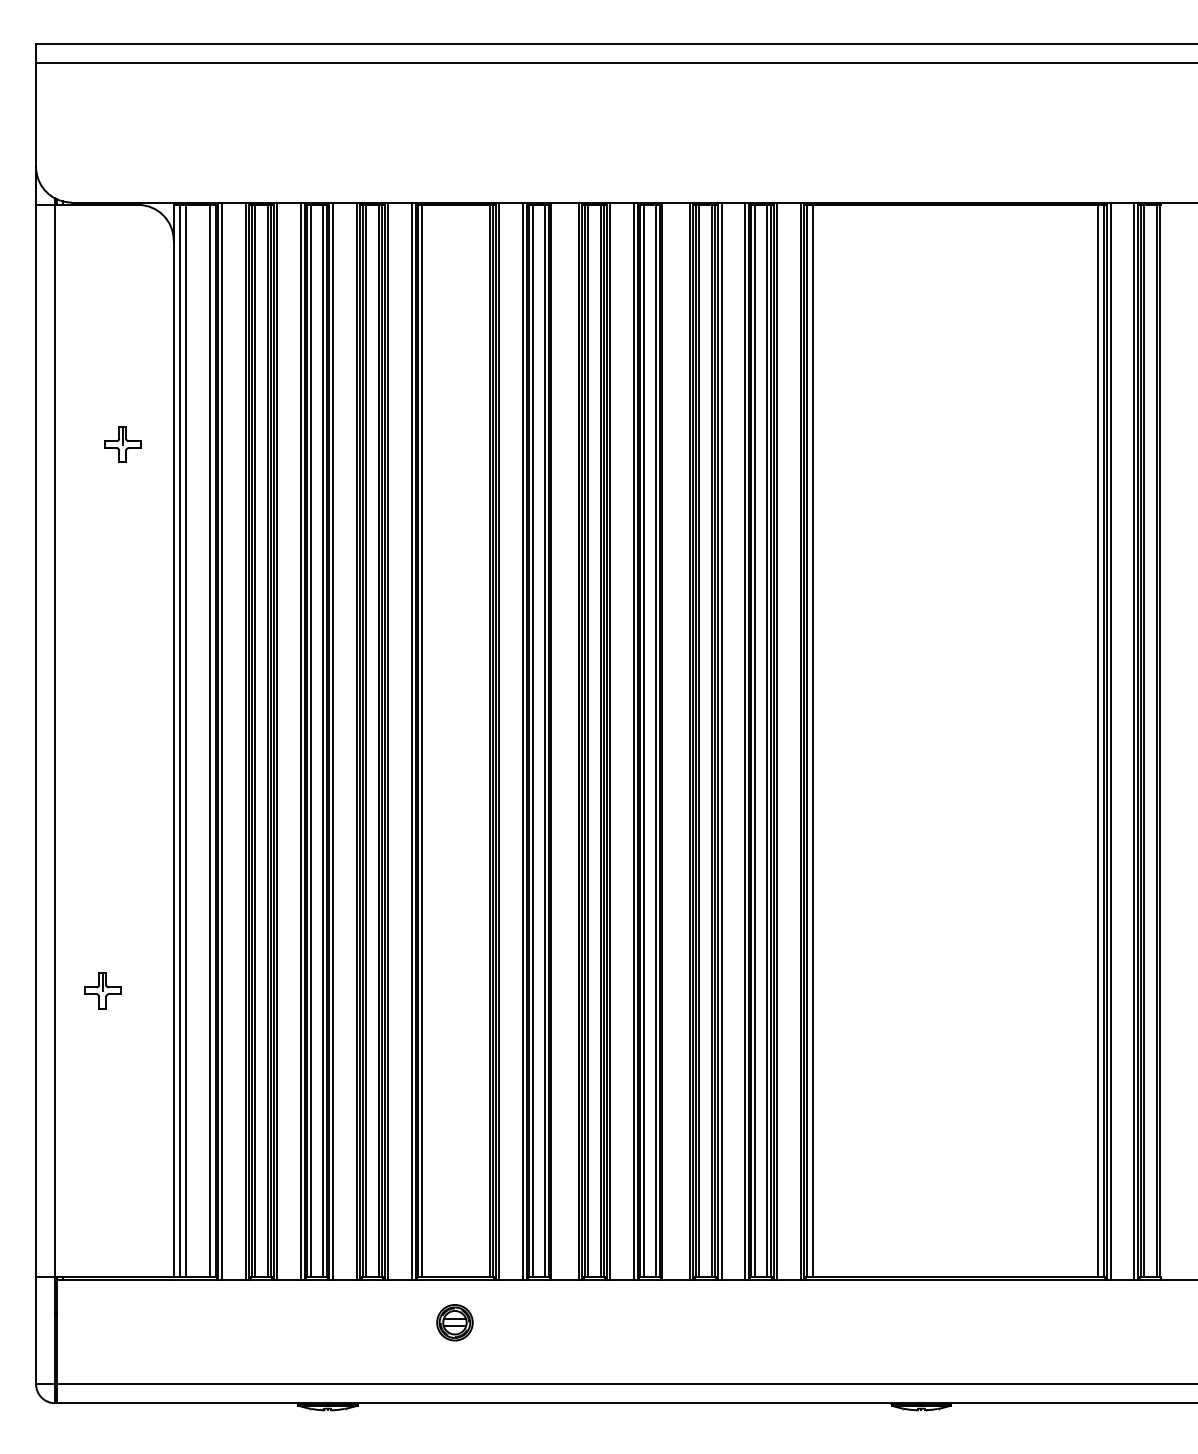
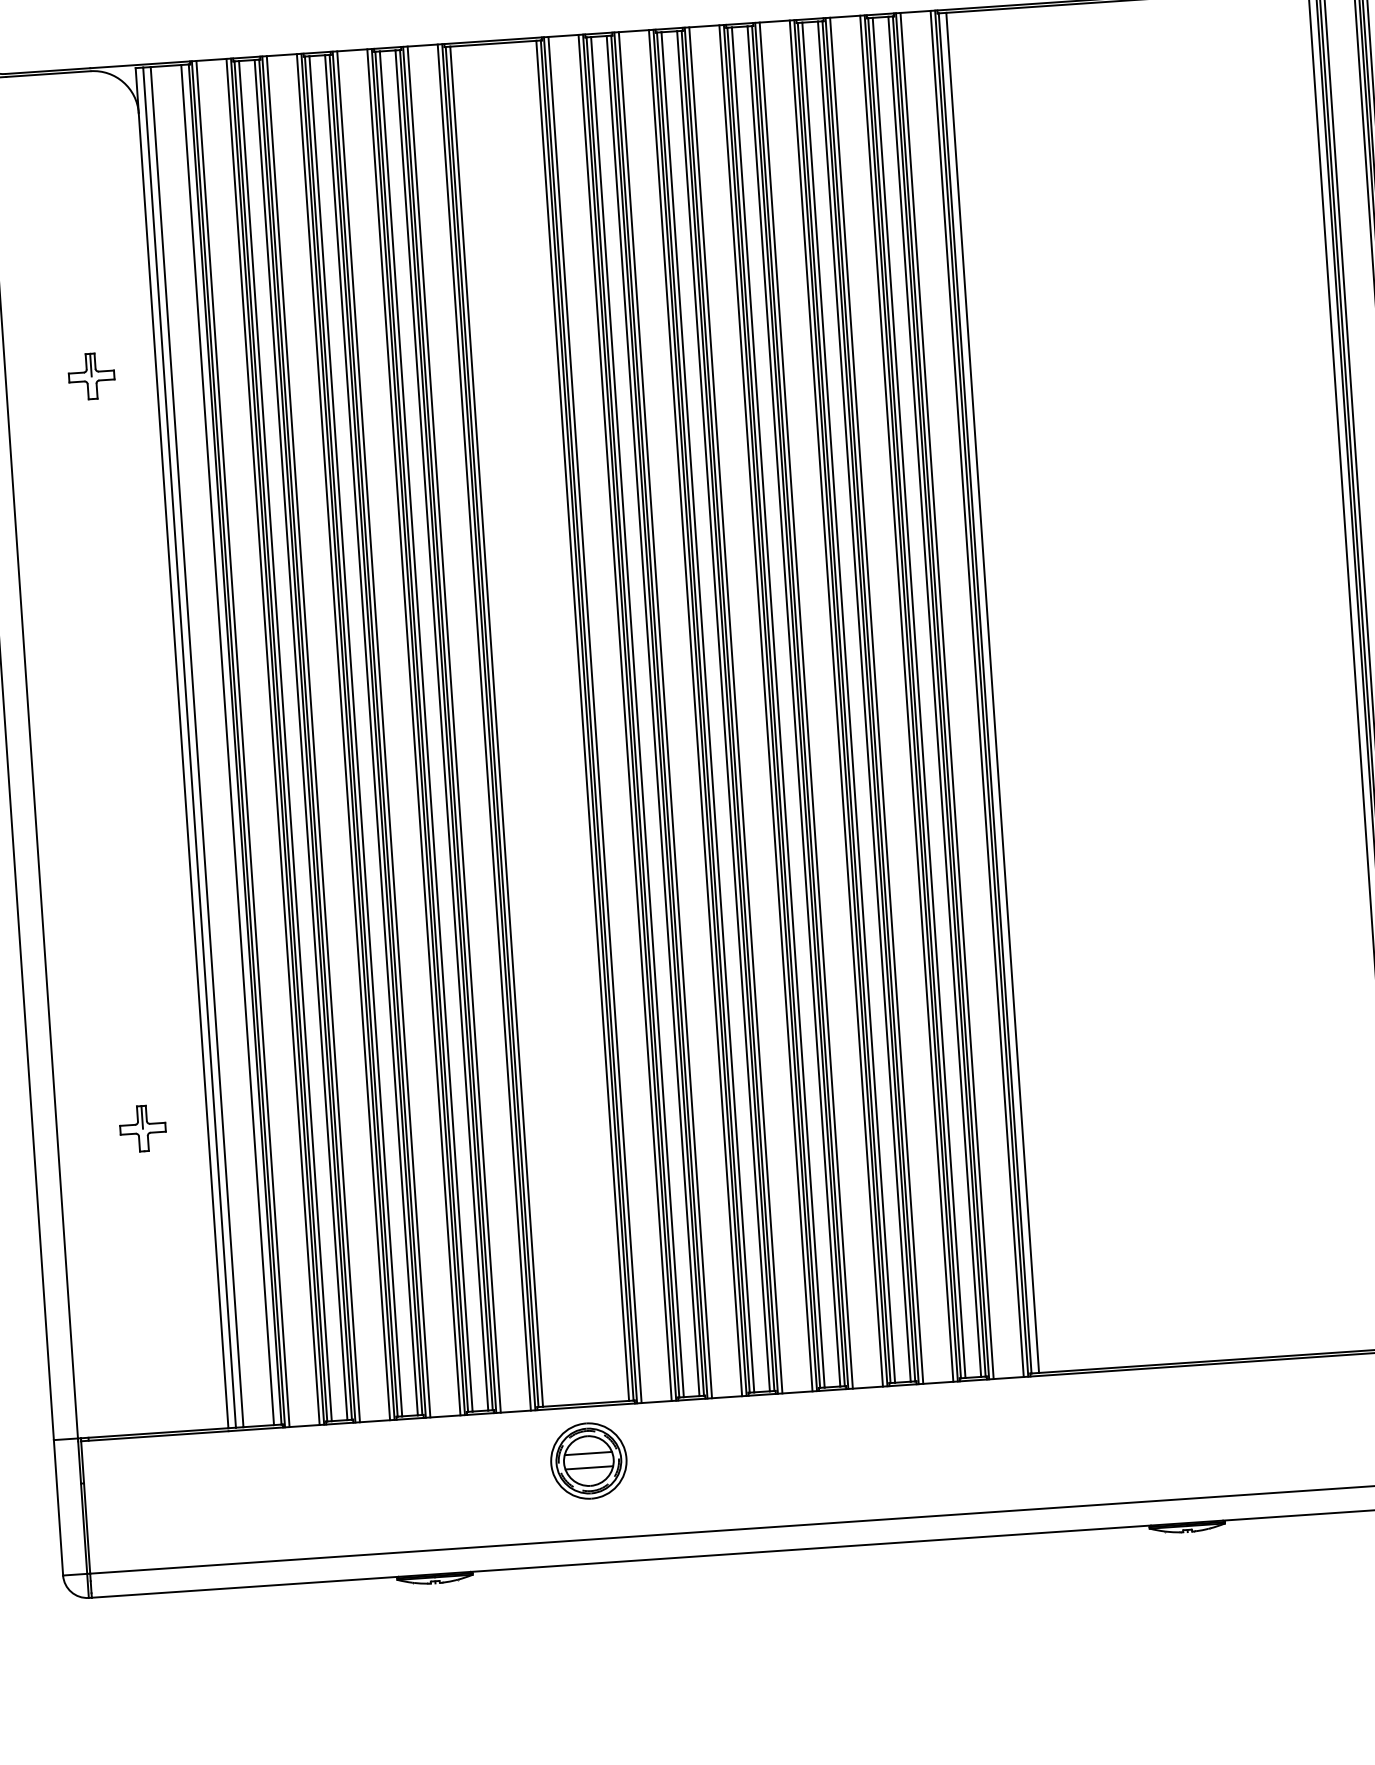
line: (554, 740) -> (664, 714), added
line: (666, 740) -> (806, 704), added
part: (102, 990) -> (142, 1128), moved
part: (454, 1322) -> (588, 1461), size x1.67

